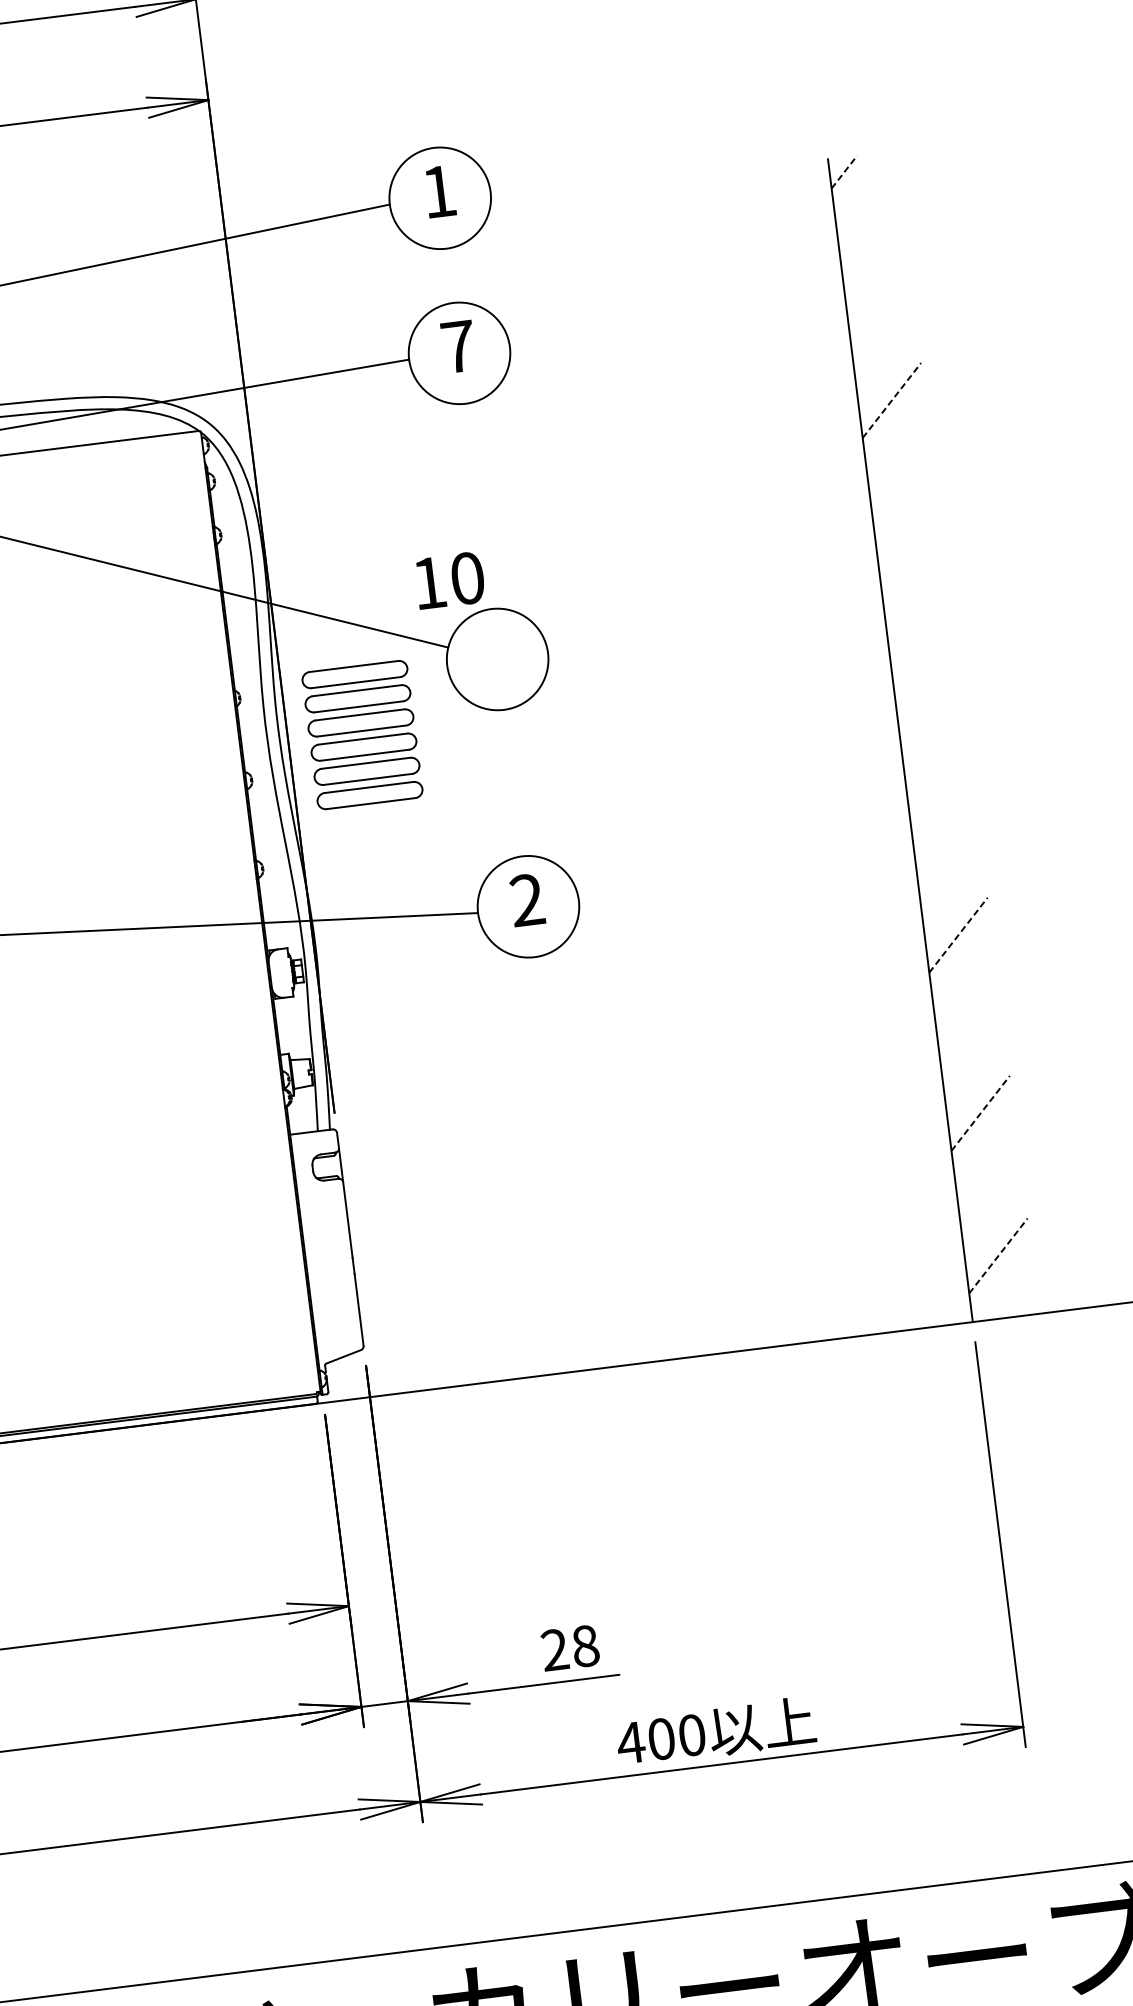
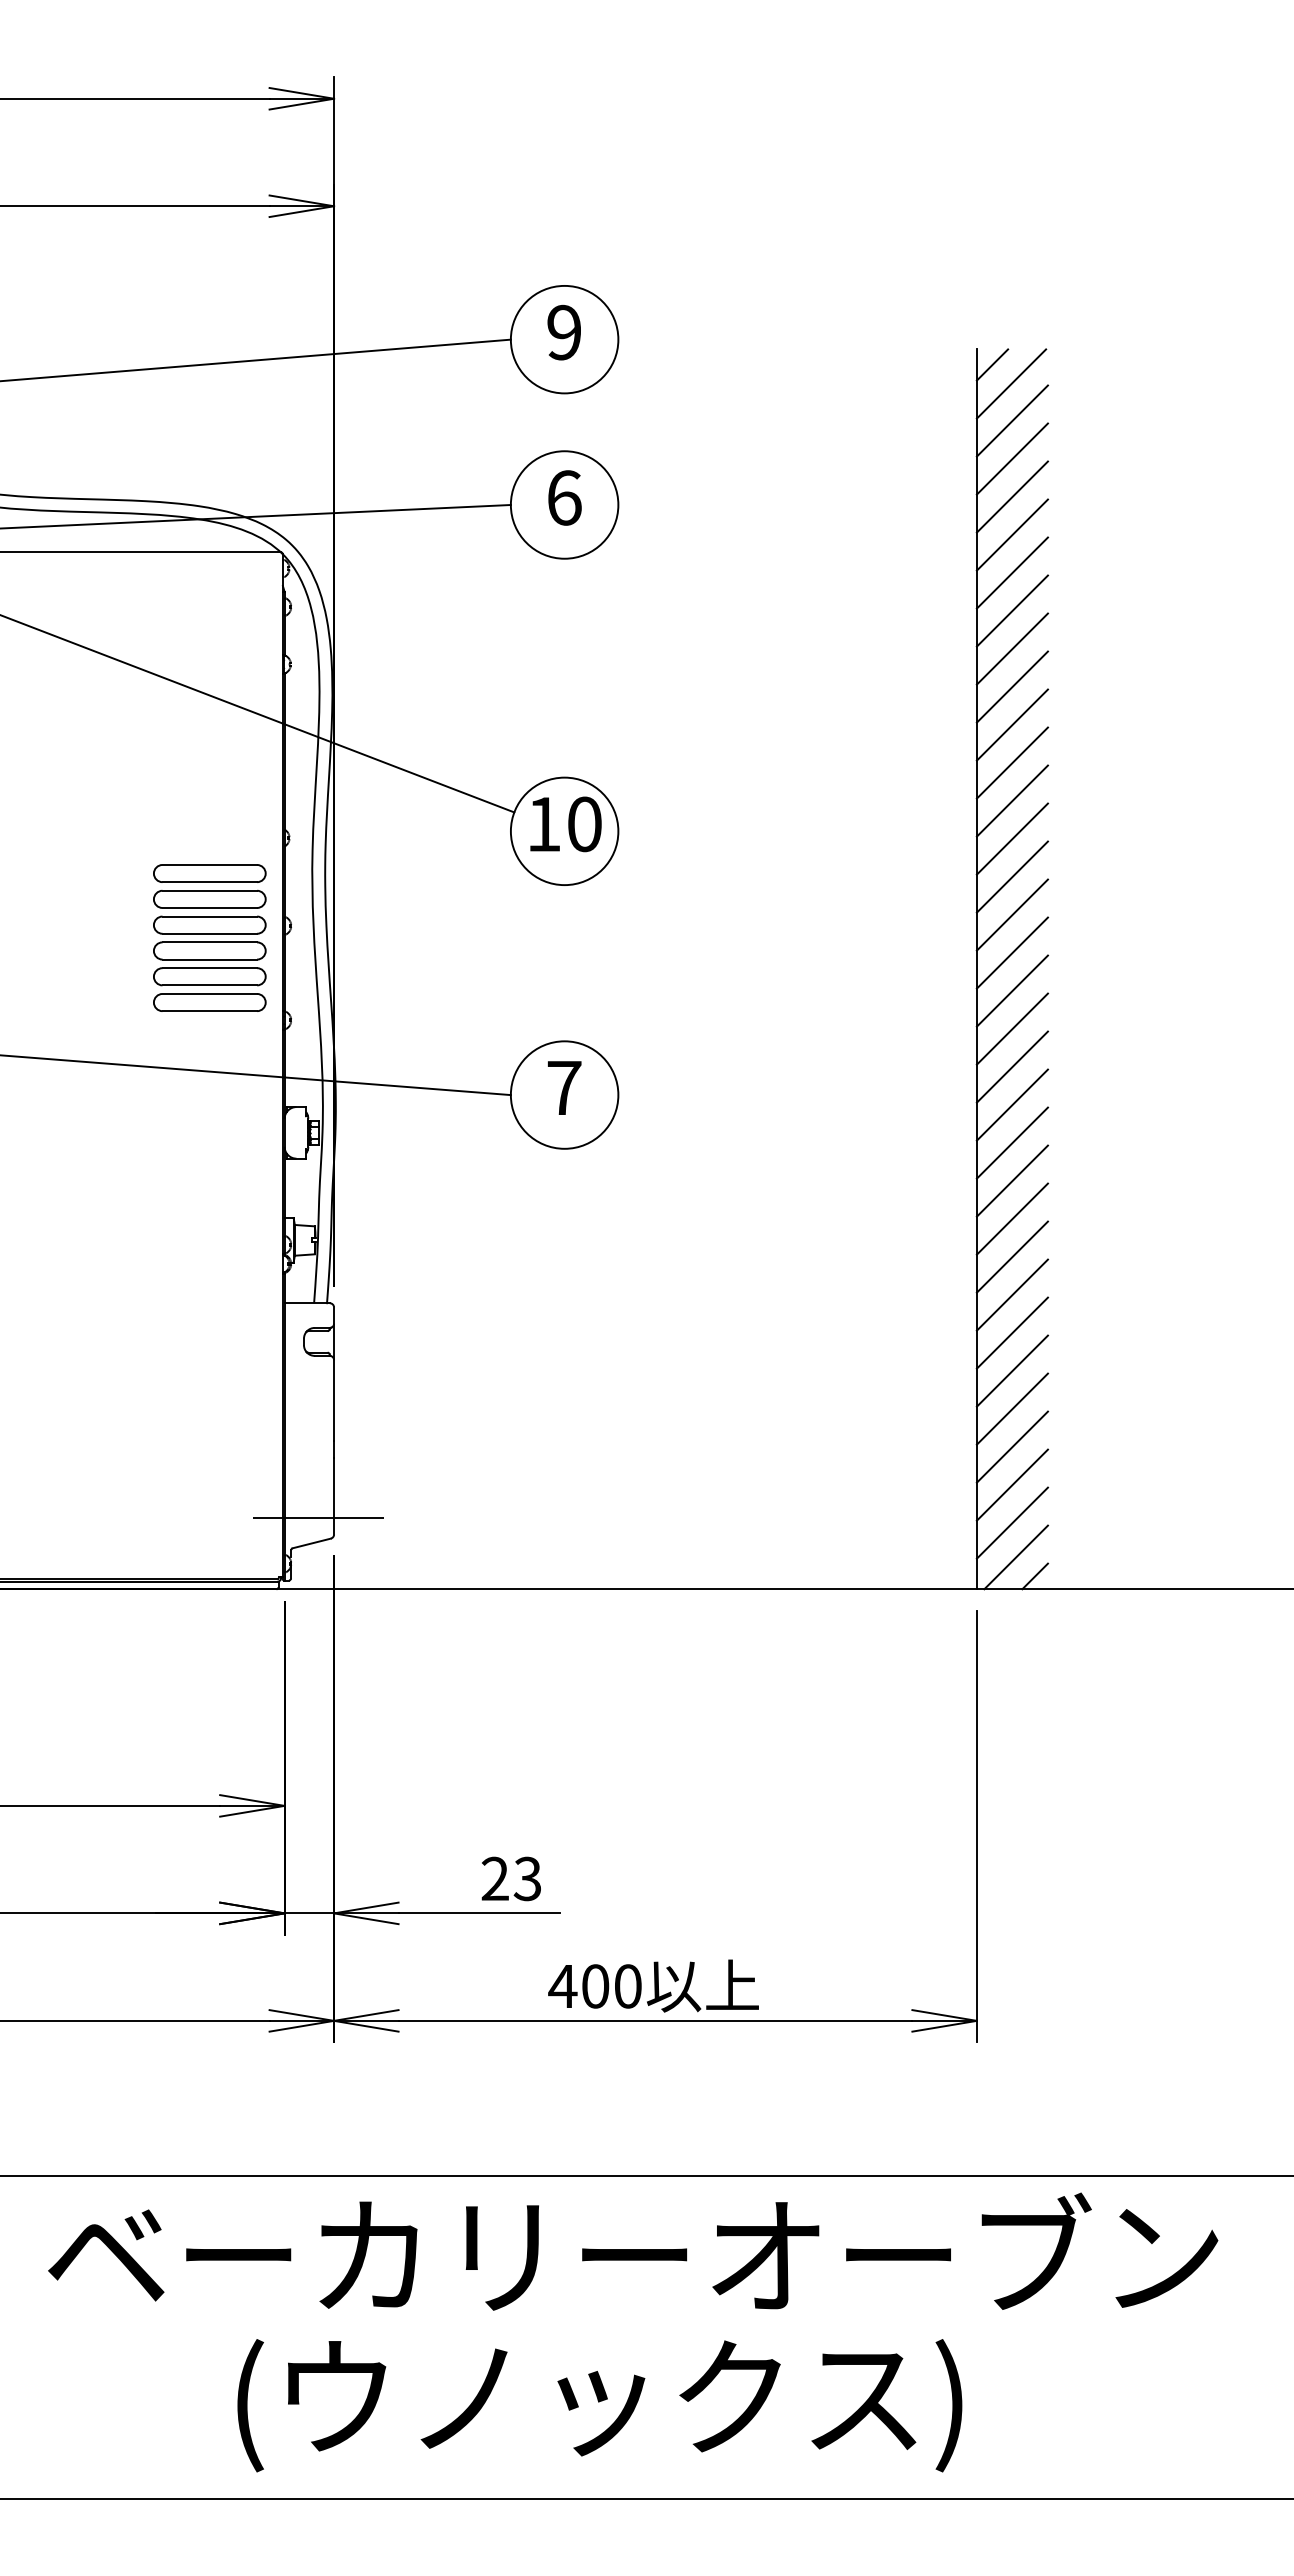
line: (844, 171) -> (992, 364), dashed -> solid
line: (864, 187) -> (1011, 383), added
text: (438, 191) -> (563, 332), 1 -> 9
line: (868, 221) -> (1011, 420), added
line: (873, 257) -> (1011, 458), added
line: (877, 293) -> (1011, 496), added
line: (882, 328) -> (1011, 534), added
text: (458, 346) -> (564, 497), 7 -> 6
line: (886, 364) -> (1011, 572), added
line: (891, 399) -> (1012, 610), dashed -> solid
line: (895, 435) -> (1011, 648), added
line: (899, 471) -> (1011, 686), added
line: (904, 507) -> (1011, 724), added
line: (908, 542) -> (1011, 762), added
line: (913, 578) -> (1011, 800), added
text: (449, 580) -> (565, 824), moved
line: (917, 613) -> (1011, 838), added
line: (922, 649) -> (1011, 876), added
line: (926, 685) -> (1011, 914), added
line: (930, 720) -> (1011, 952), added
part: (362, 734) -> (209, 937), moved
line: (935, 756) -> (1011, 990), added
line: (939, 792) -> (1011, 1028), added
line: (944, 827) -> (1011, 1066), added
line: (948, 863) -> (1011, 1104), added
text: (527, 899) -> (564, 1087), 2 -> 7
line: (953, 899) -> (1011, 1142), added
line: (958, 934) -> (1012, 1180), dashed -> solid
line: (961, 970) -> (1011, 1218), added
line: (966, 1005) -> (1011, 1256), added
line: (970, 1041) -> (1011, 1294), added
line: (975, 1077) -> (1011, 1332), added
line: (980, 1112) -> (1012, 1370), dashed -> solid
line: (984, 1148) -> (1011, 1408), added
line: (988, 1184) -> (1011, 1446), added
line: (993, 1219) -> (1011, 1484), added
line: (998, 1255) -> (1012, 1522), dashed -> solid
line: (1005, 1287) -> (1015, 1557), added
line: (1025, 1303) -> (1034, 1576), added
line: (346, 1332) -> (317, 1518), added
text: (585, 1645) -> (527, 1878), 28 -> 23

